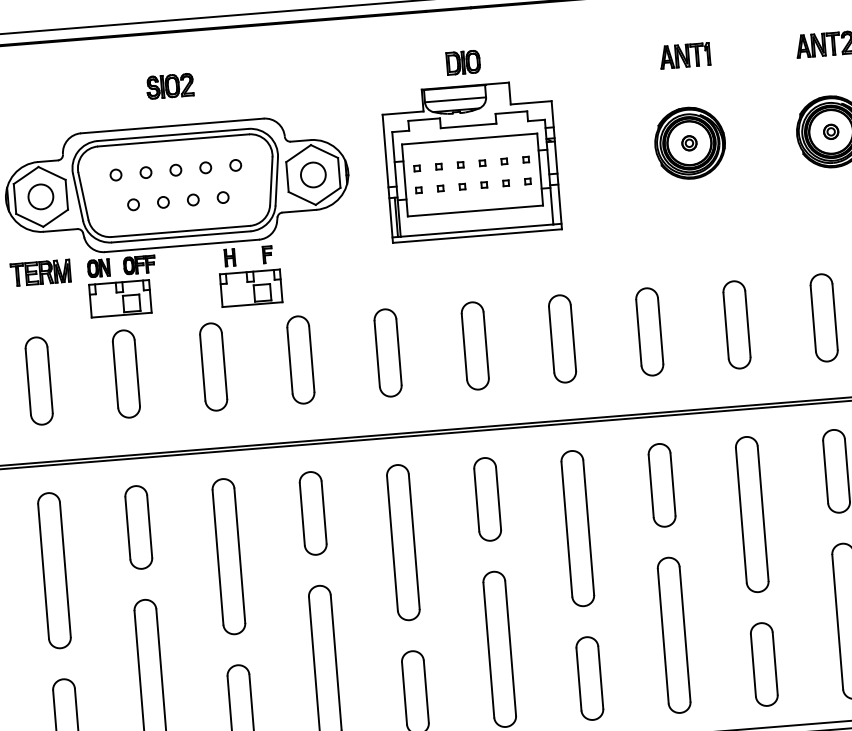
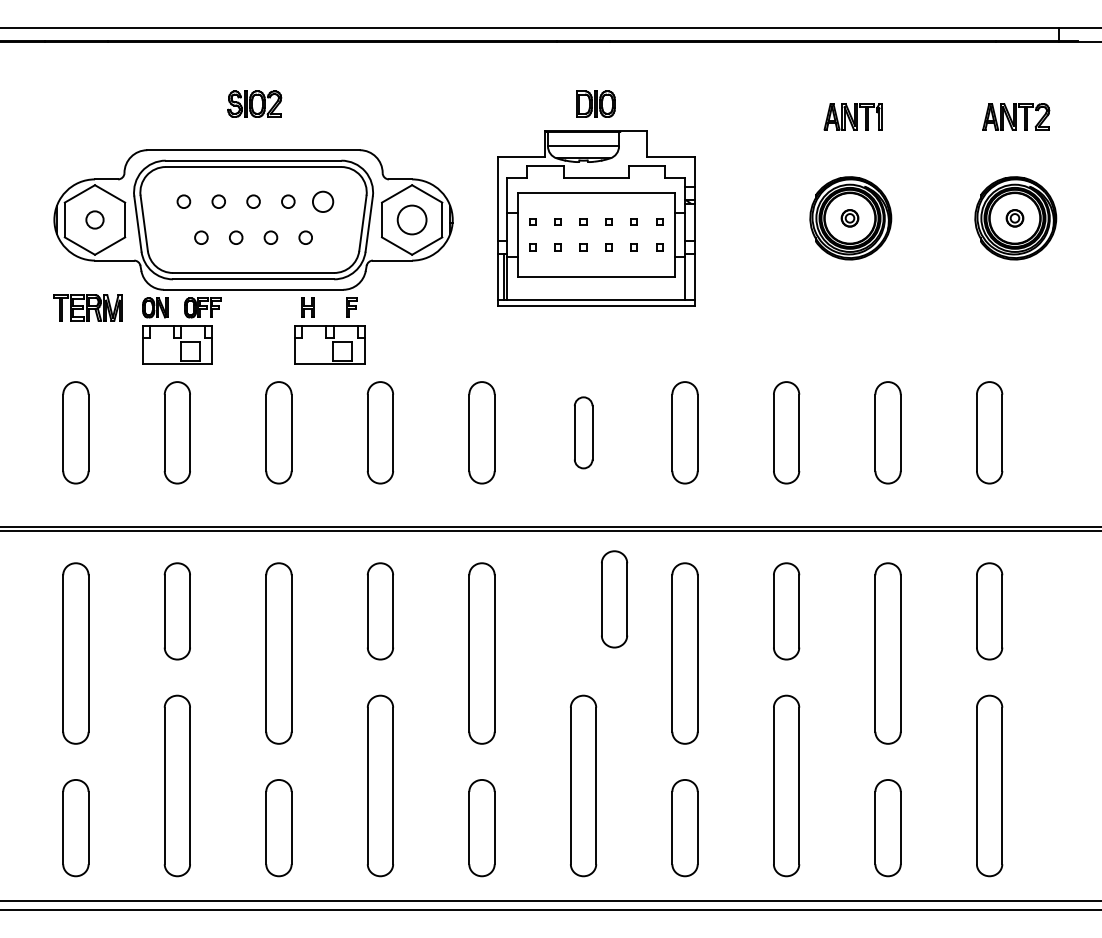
circle: (235, 165) -> (323, 201), size x1.6
circle: (40, 196) -> (94, 219), size x0.6
part: (475, 345) -> (583, 432), size x0.7
part: (487, 499) -> (614, 599), moved

